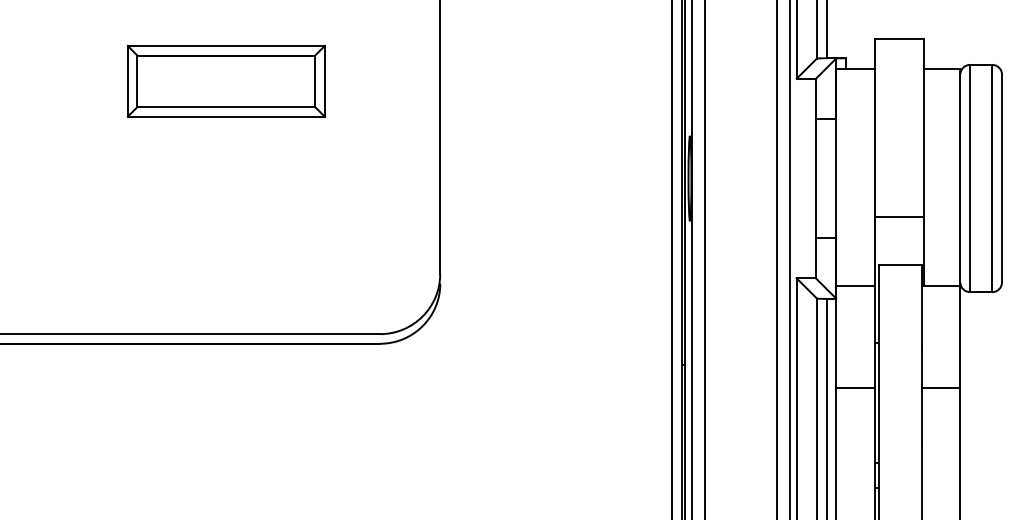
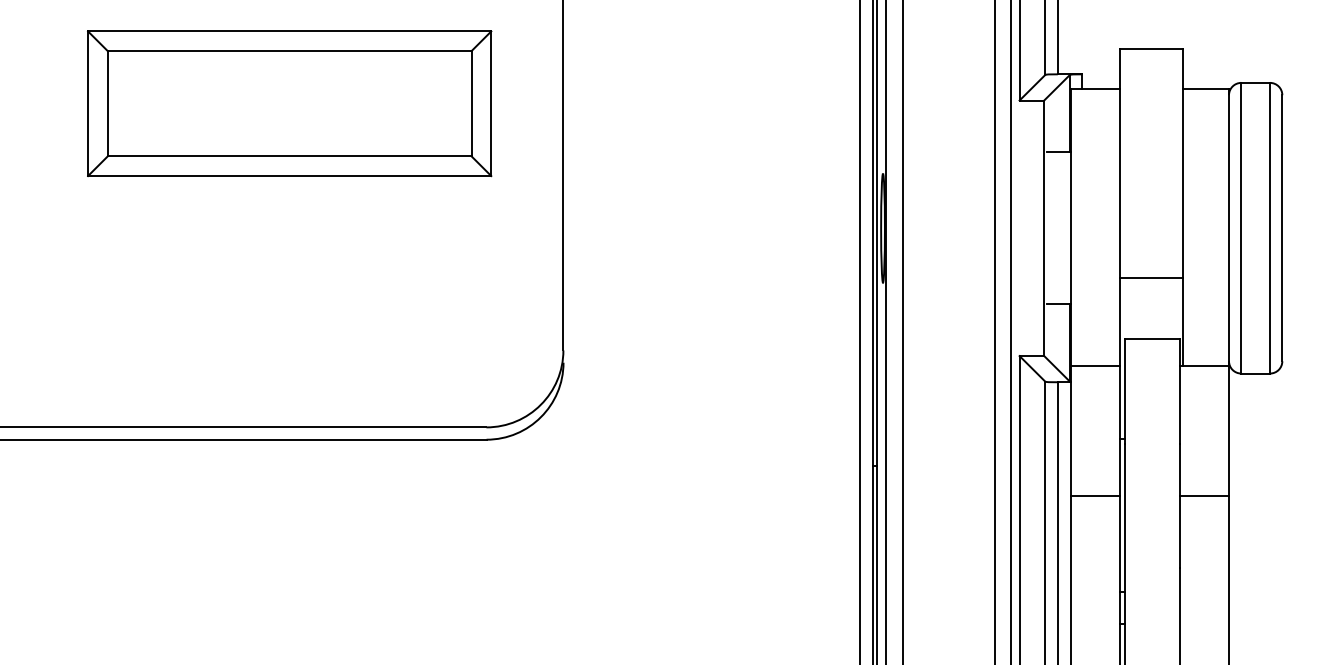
part: (226, 81) -> (289, 103), size x1.6

